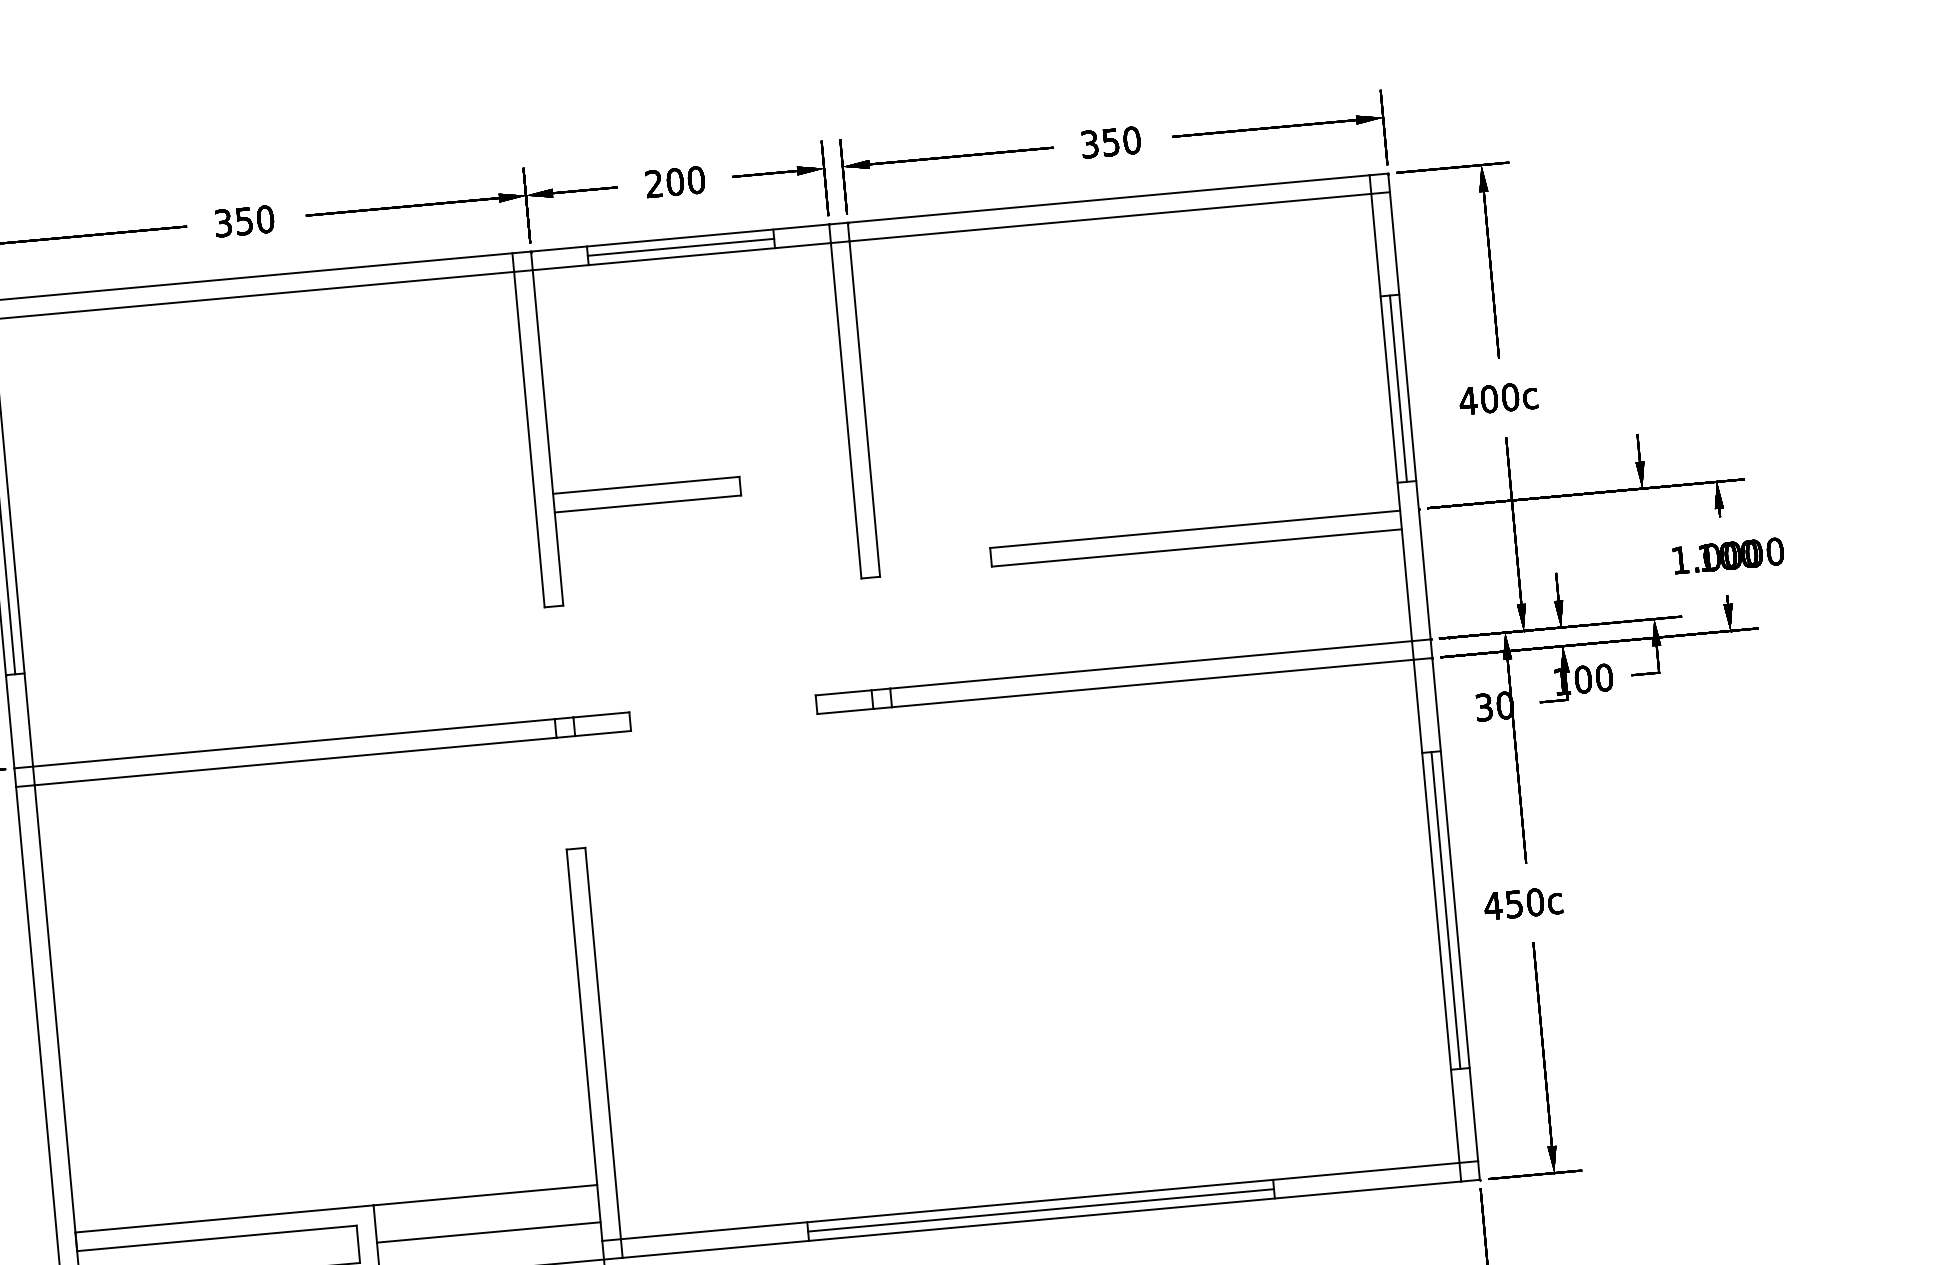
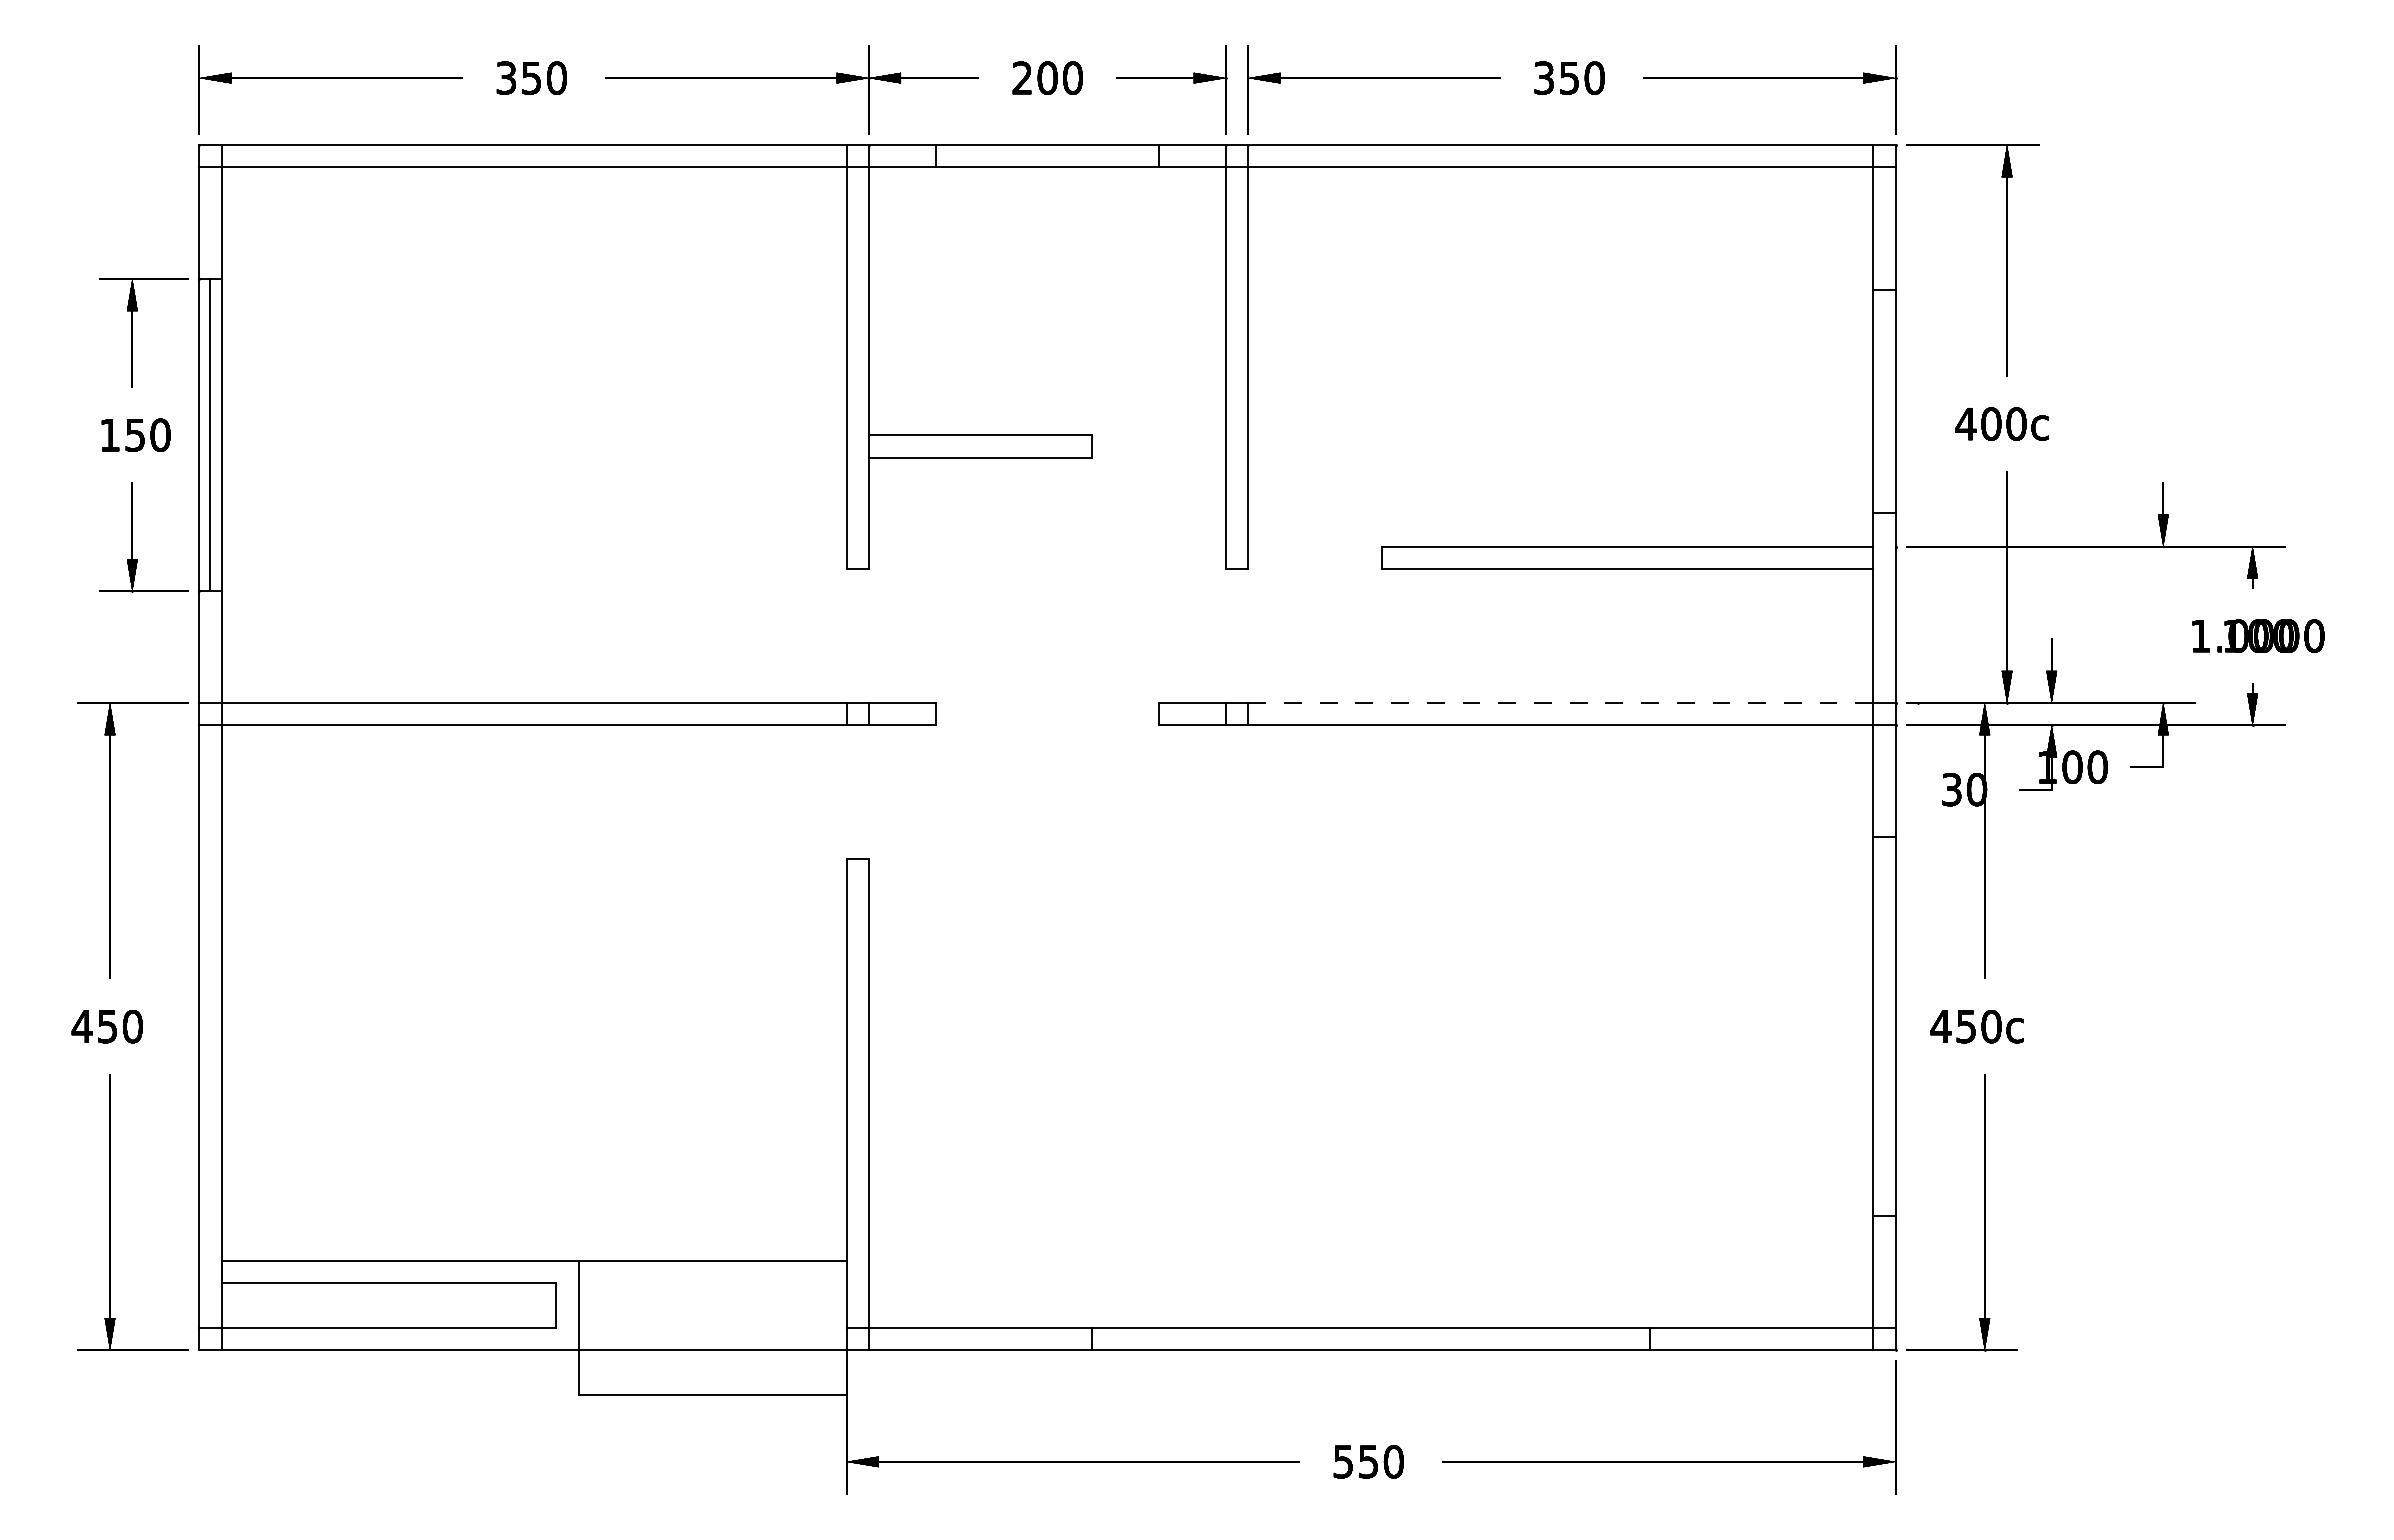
line: (681, 247) -> (1047, 156), removed
line: (1398, 388) -> (1884, 401), removed
line: (1150, 665) -> (1560, 703), solid -> dashed
line: (1446, 910) -> (1884, 1026), removed
line: (1041, 1210) -> (1371, 1339), removed
line: (488, 1232) -> (712, 1305), removed

